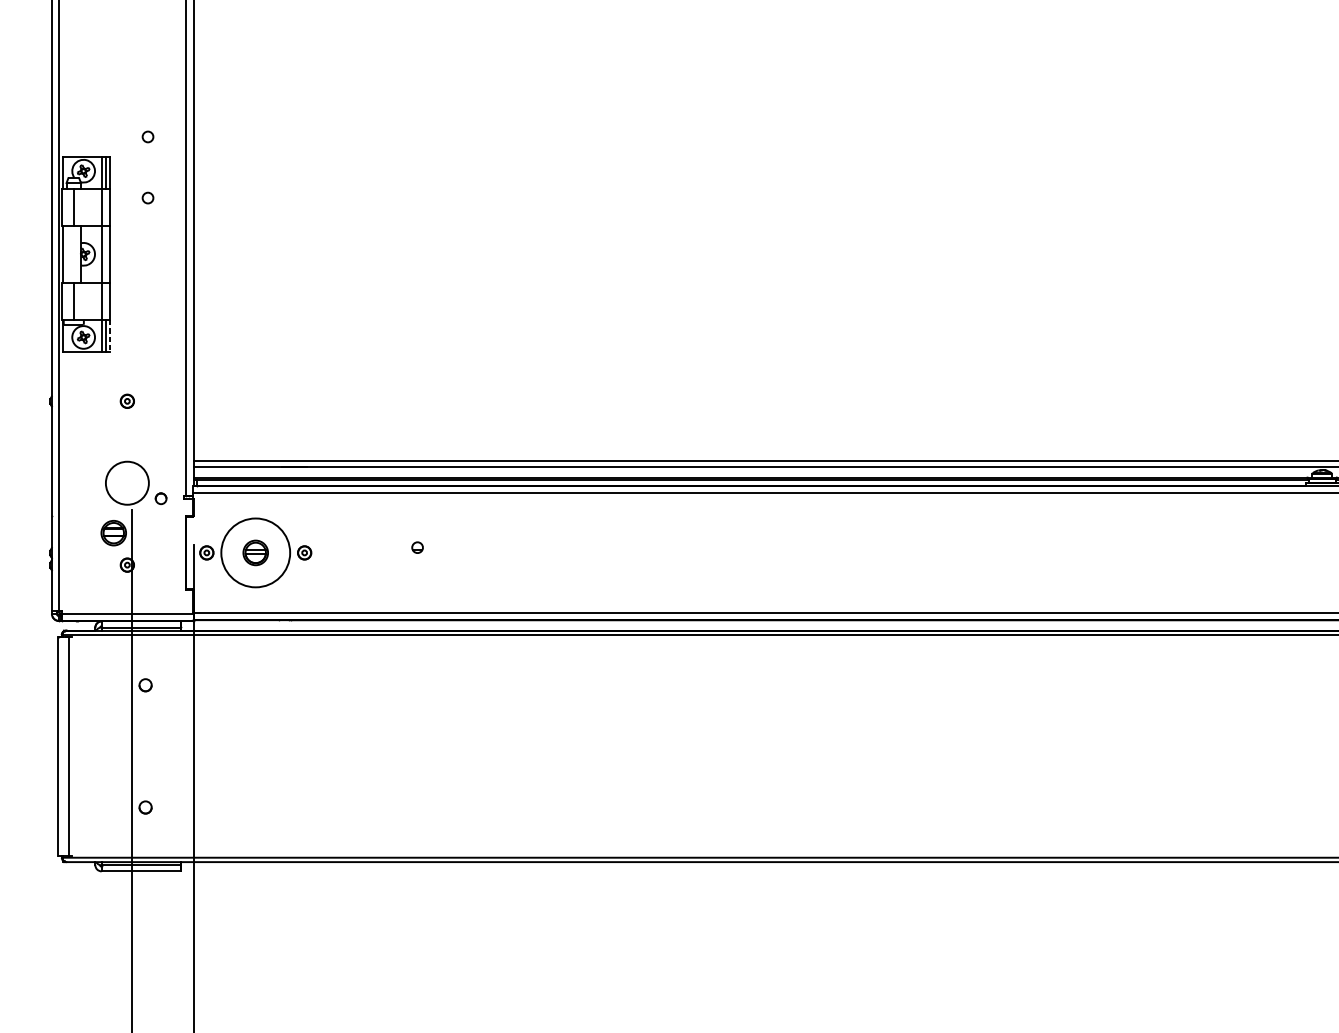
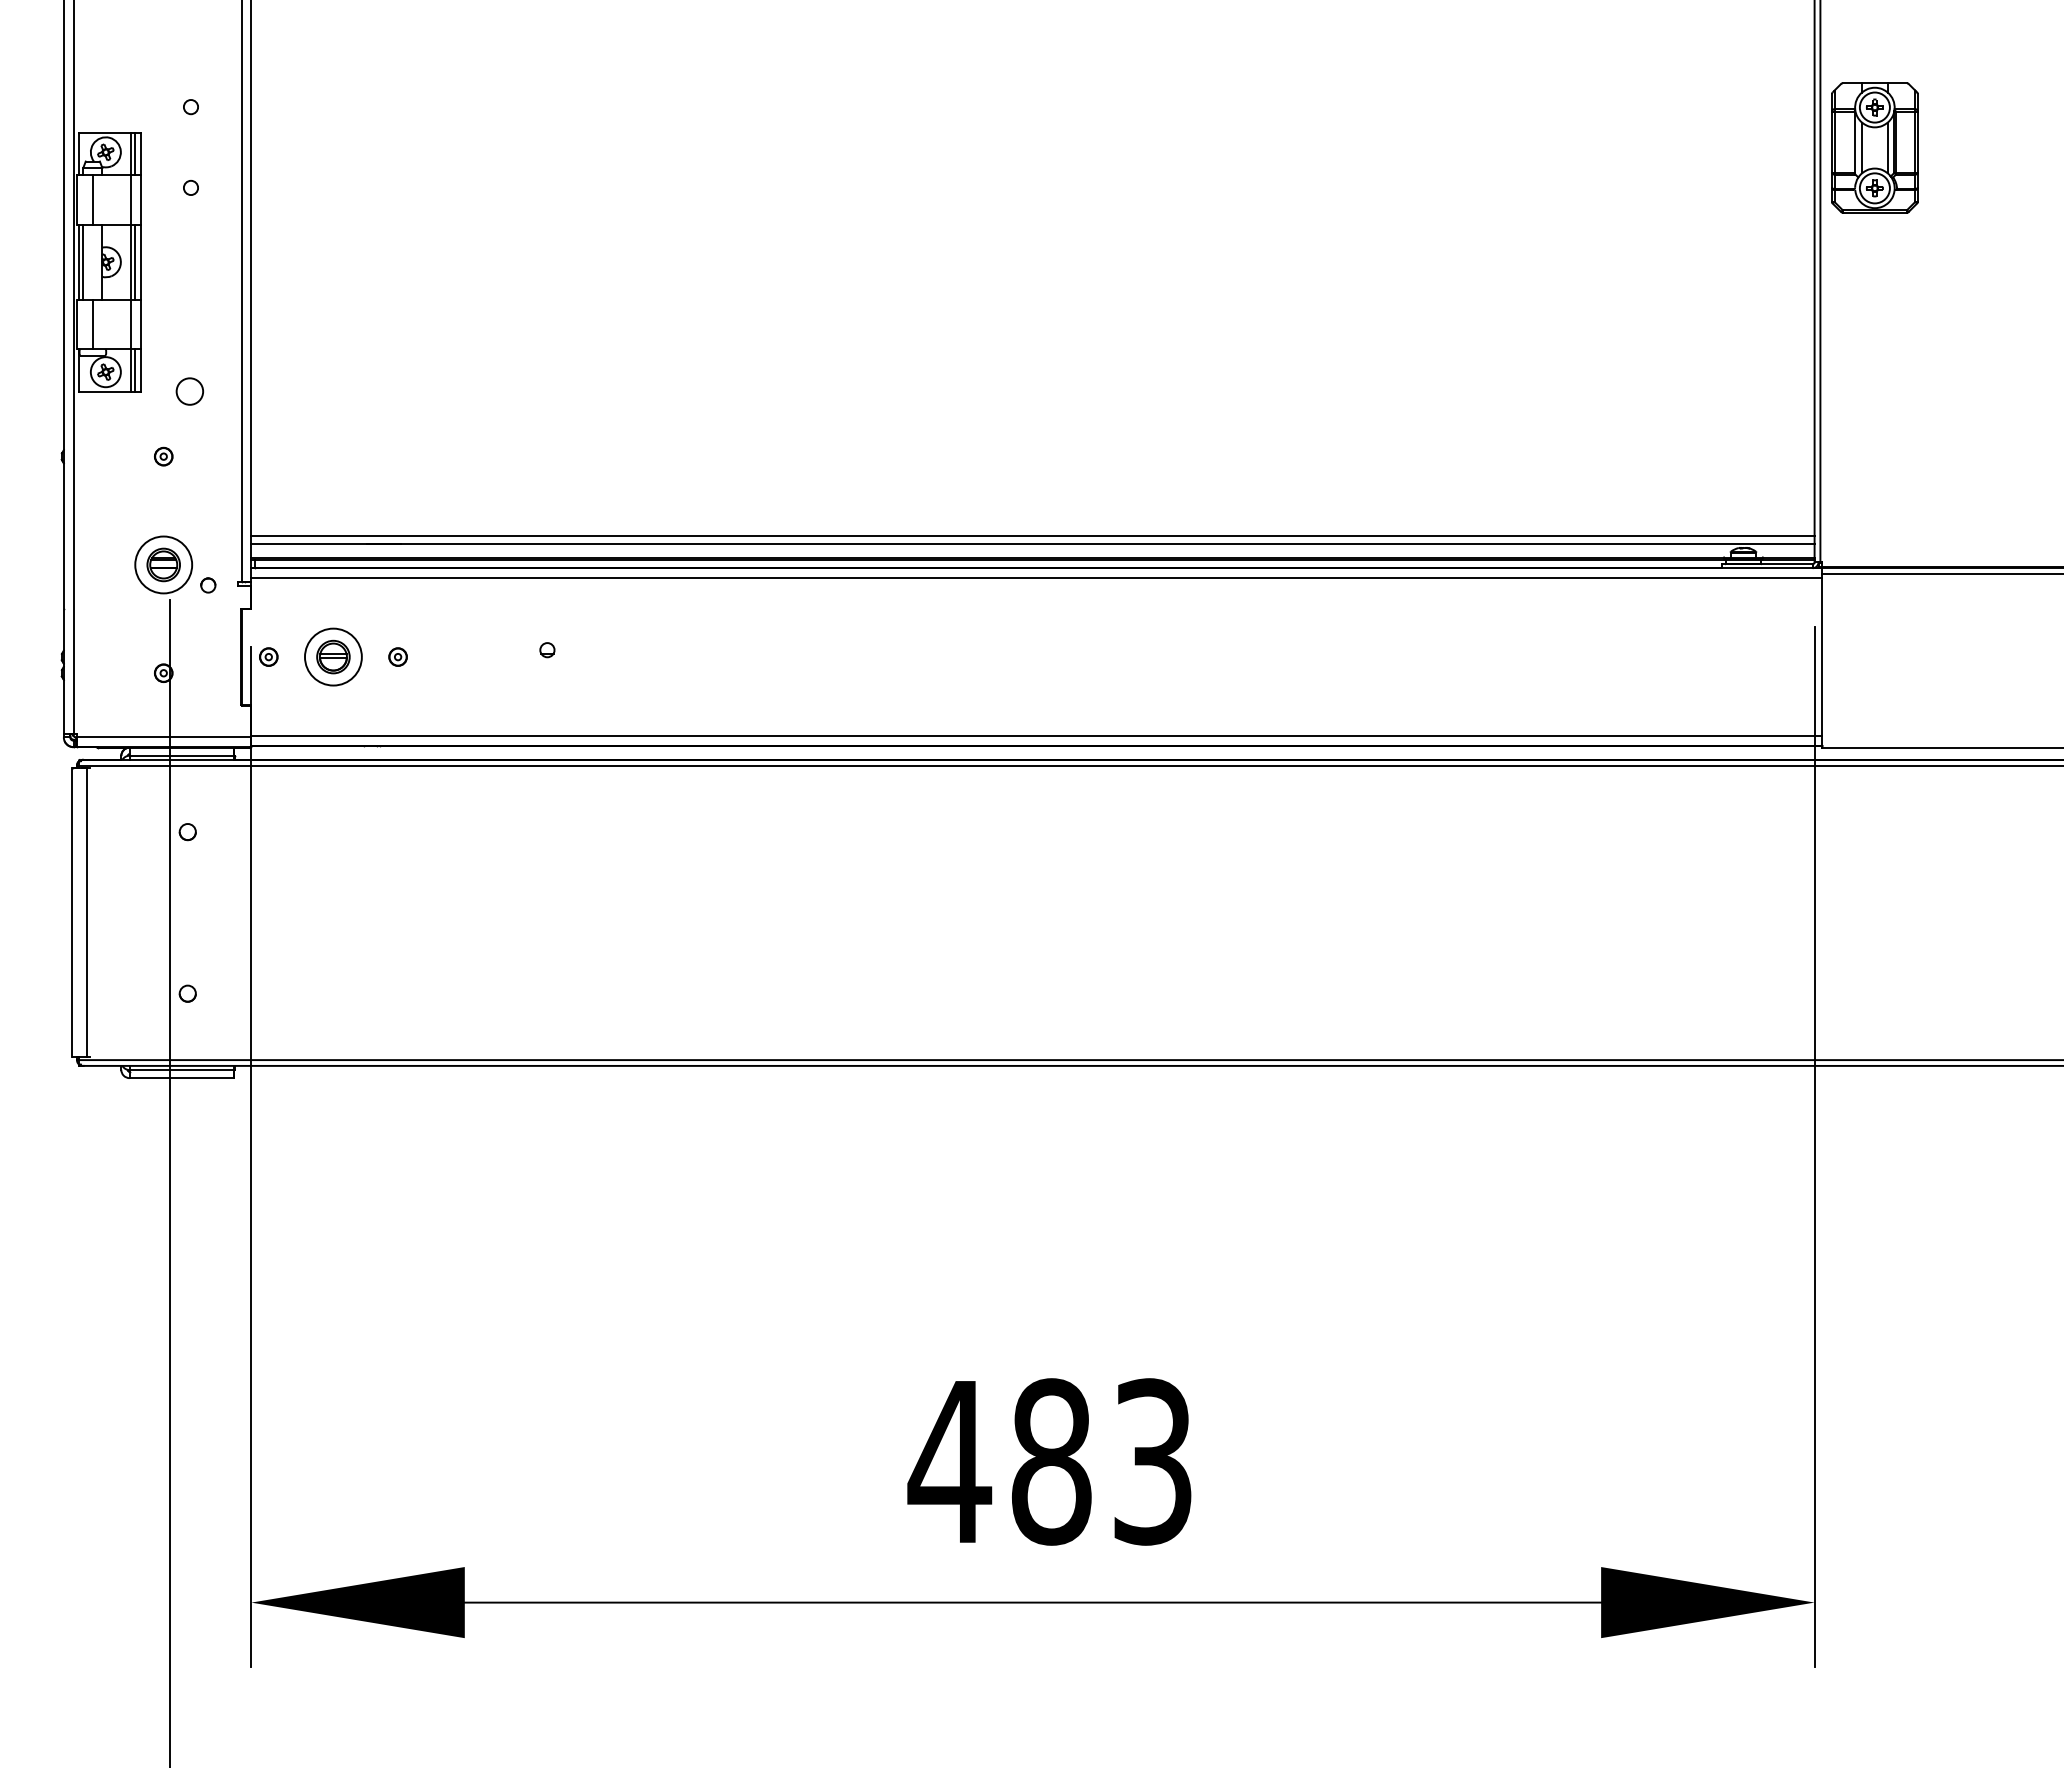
line: (66, 253) -> (83, 261), added
line: (105, 253) -> (134, 261), added
line: (110, 336) -> (141, 370), dashed -> solid
circle: (146, 352) -> (189, 391), added
part: (113, 532) -> (163, 564), moved
circle: (255, 552) -> (333, 656), size x0.62

